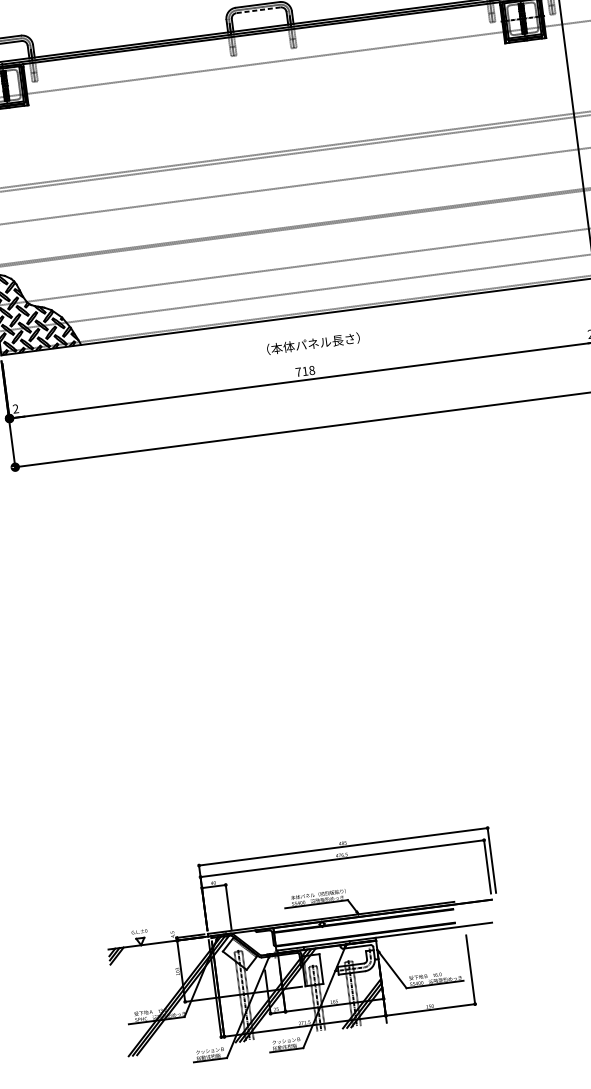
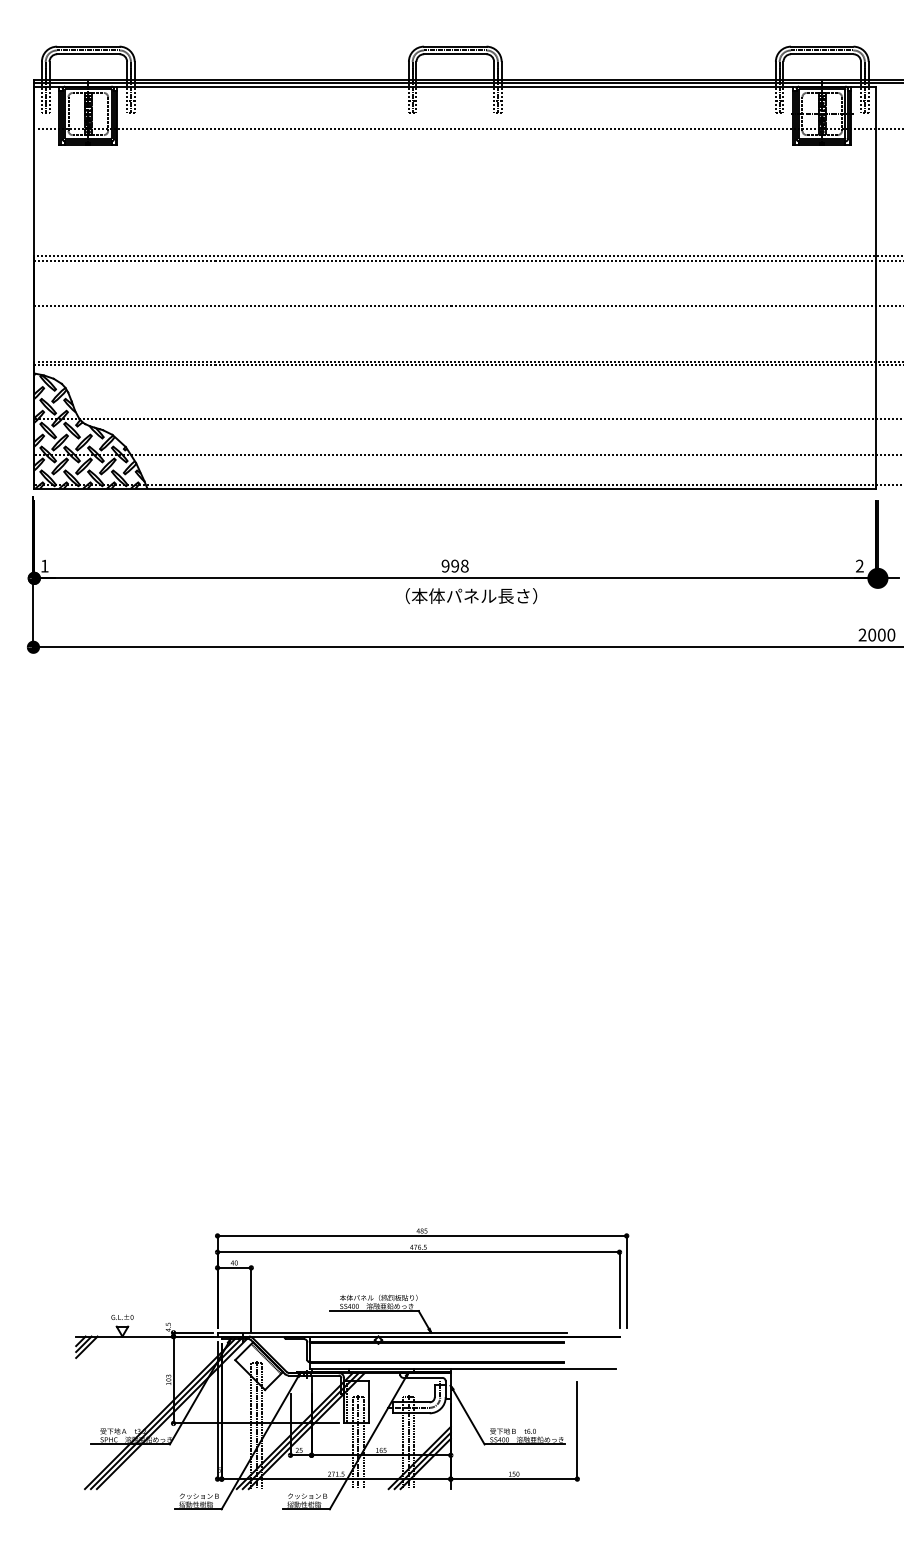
line: (257, 10) -> (454, 54), dashed -> solid
text: (313, 344) -> (471, 596), moved
text: (301, 371) -> (450, 565), 718 -> 998
text: (15, 408) -> (44, 565), 2 -> 1

